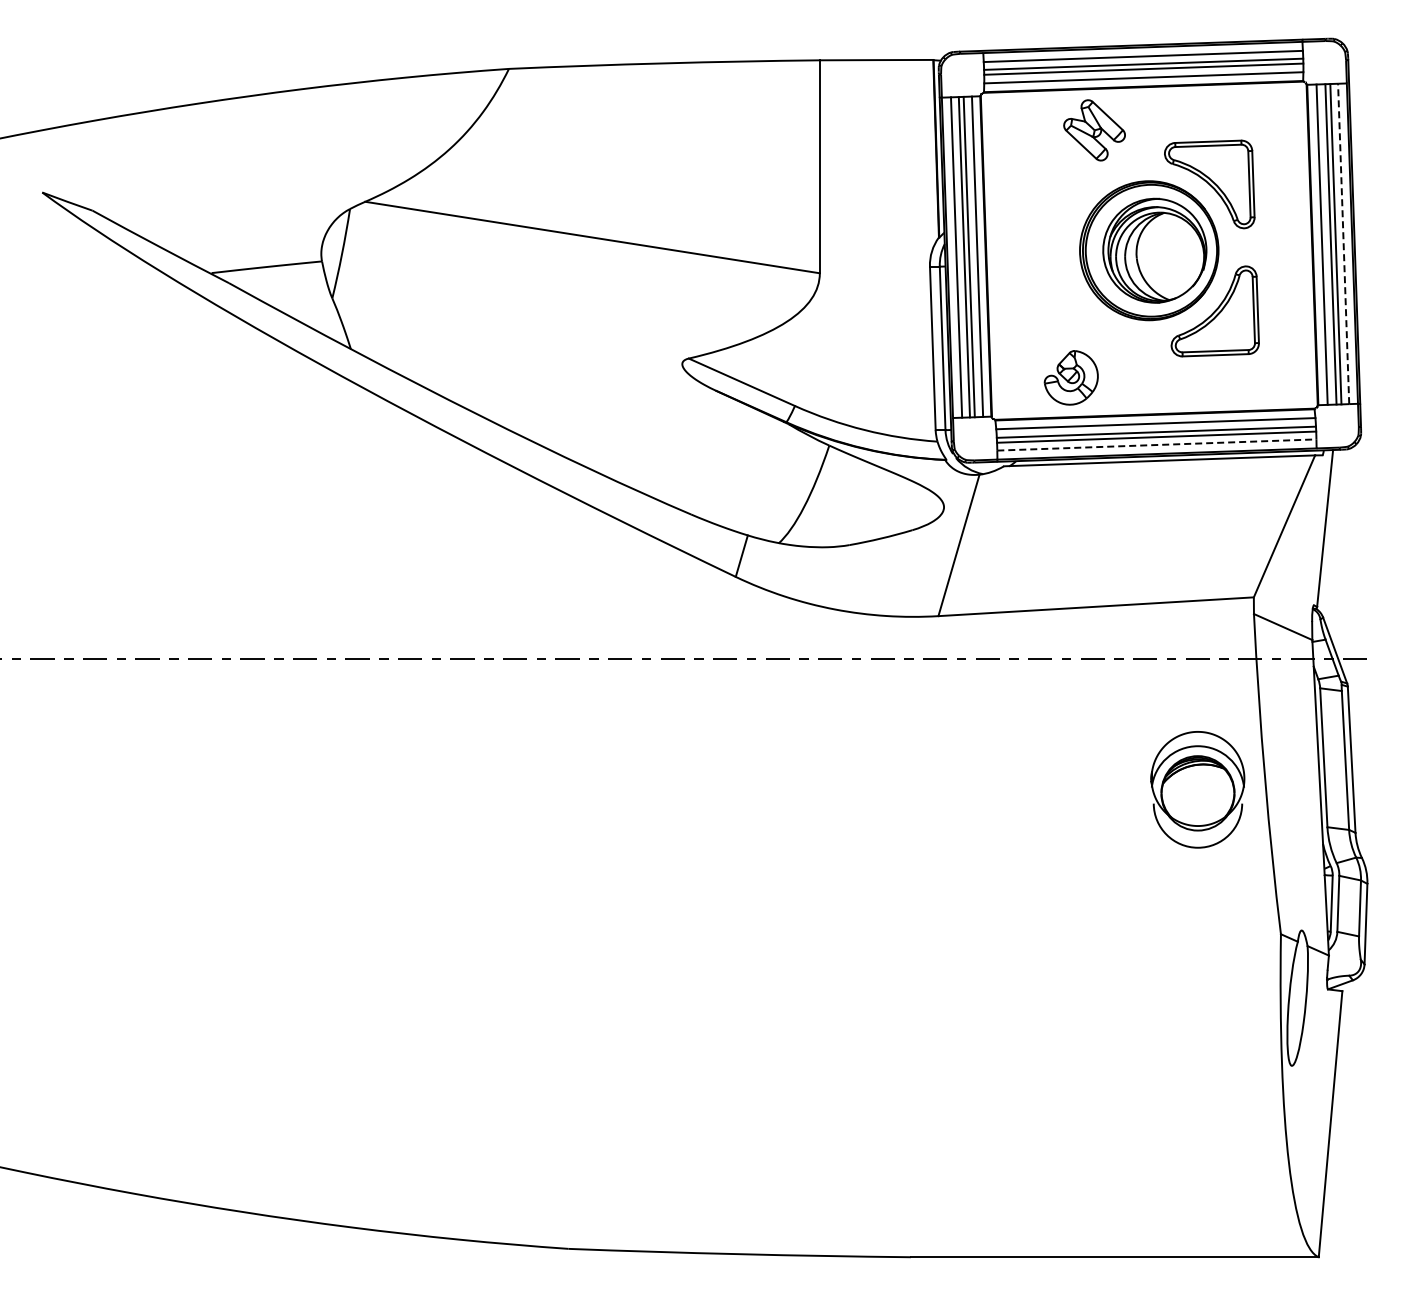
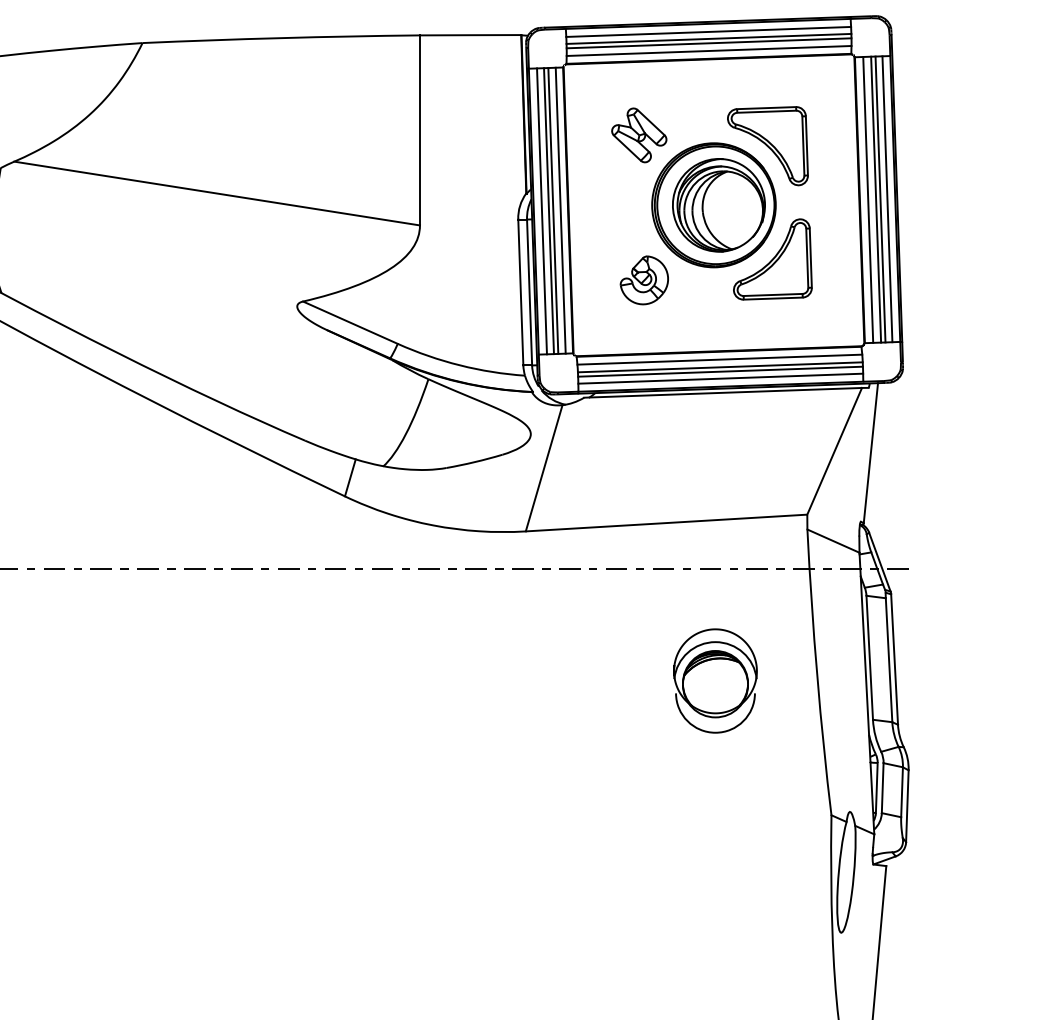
part: (1094, 130) -> (639, 135), moved
line: (1343, 243) -> (887, 198), dashed -> solid
part: (1070, 377) -> (643, 280), moved
line: (1156, 445) -> (720, 379), dashed -> solid
part: (1197, 789) -> (715, 680), moved

